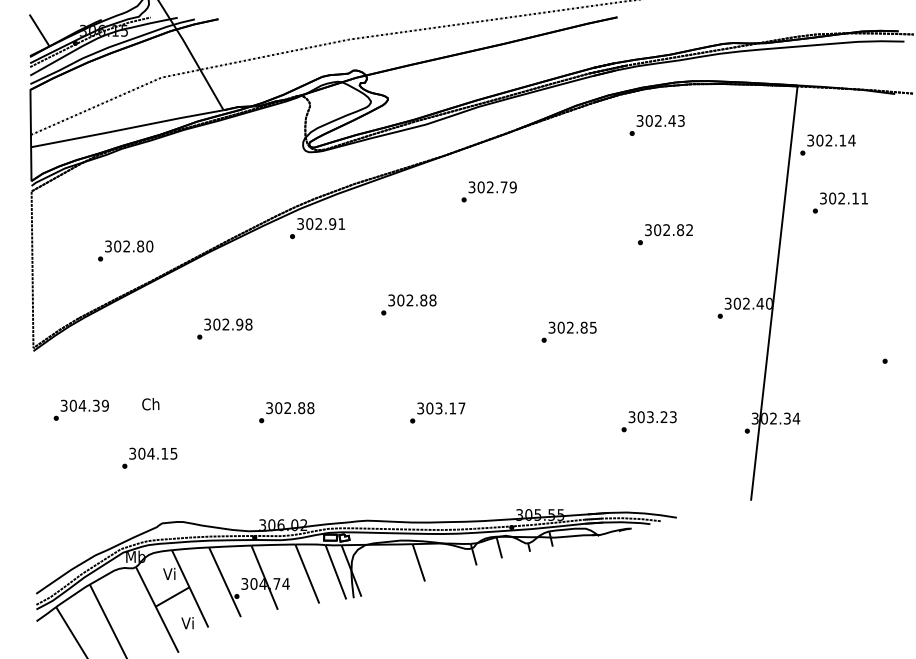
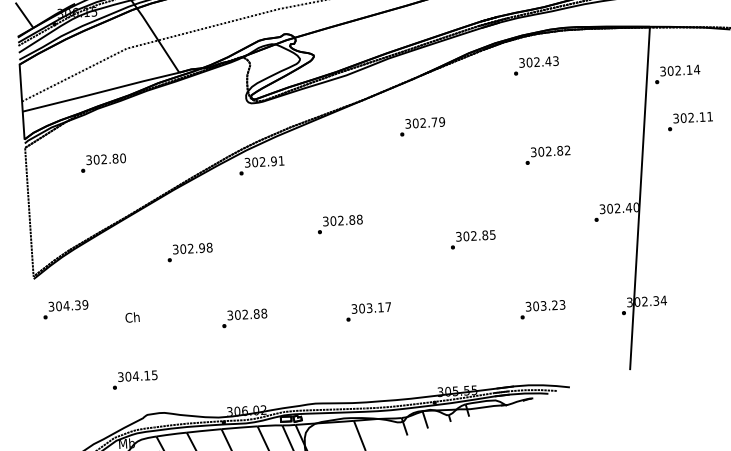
text: (488, 191) -> (421, 126), moved
text: (125, 250) -> (103, 162), moved
text: (80, 409) -> (65, 309), moved
text: (149, 457) -> (134, 379), moved

